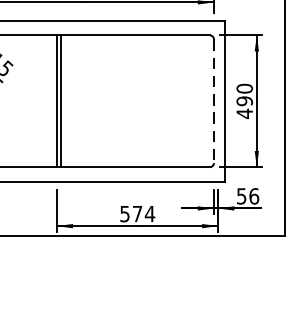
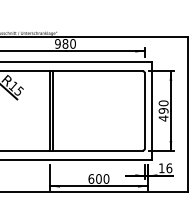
line: (214, 102) -> (145, 111), dashed -> solid
text: (241, 196) -> (161, 168), 56 -> 16
text: (136, 213) -> (98, 178), 574 -> 600

